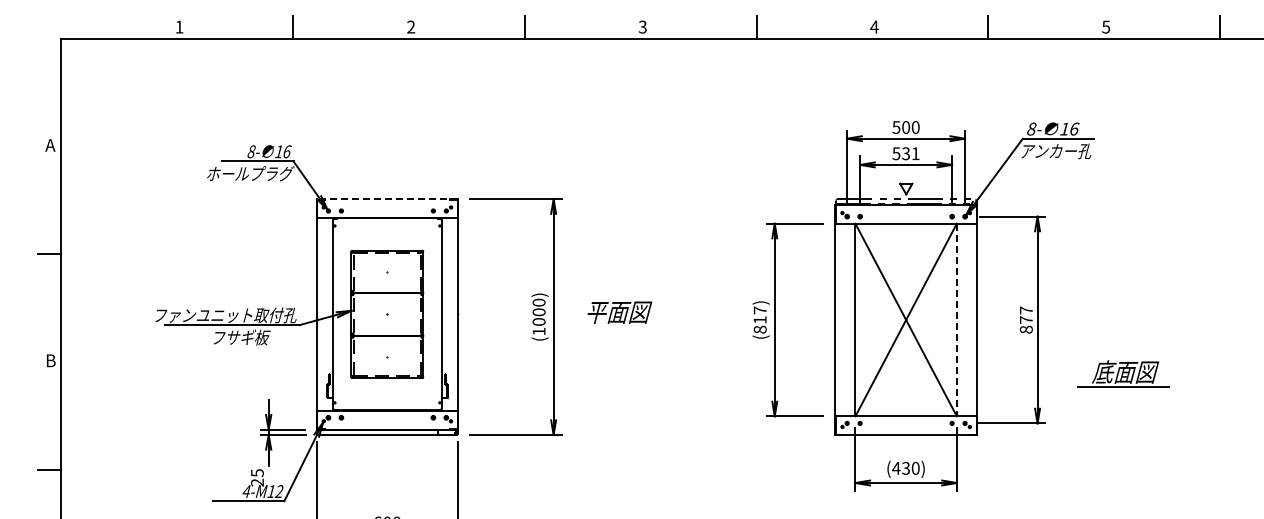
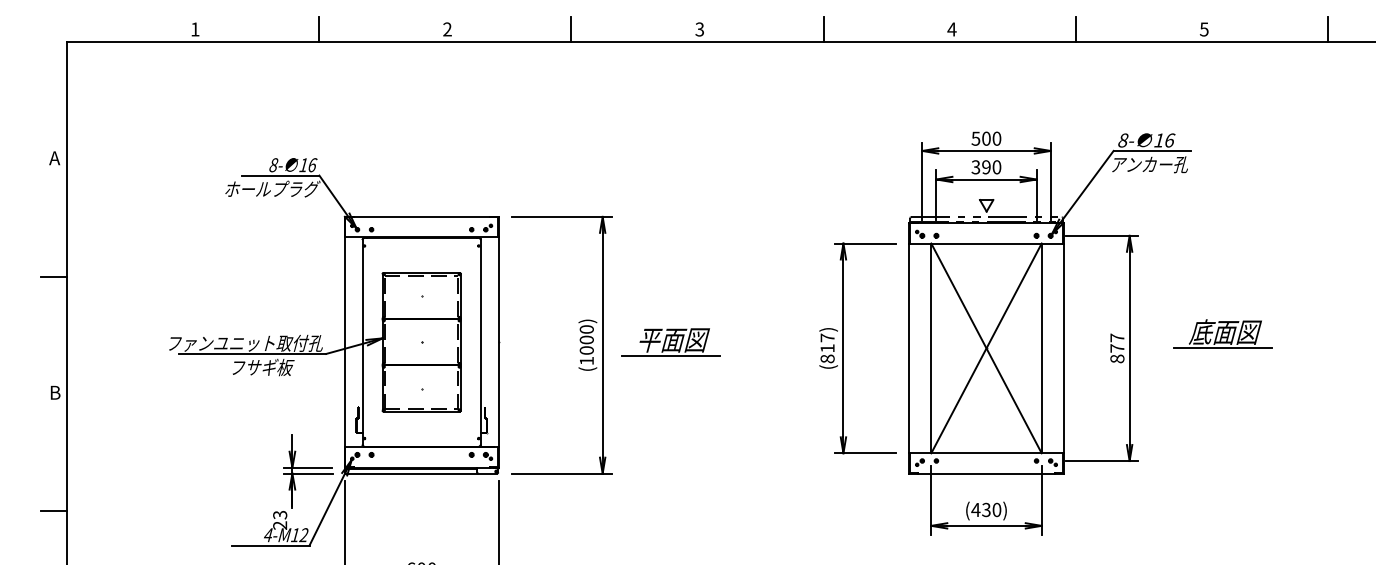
text: (905, 153) -> (985, 167), 531 -> 390
line: (387, 199) -> (421, 217), dashed -> solid
line: (956, 320) -> (1041, 348), dashed -> solid
line: (616, 326) -> (671, 355), added
part: (1123, 373) -> (1223, 333), moved
text: (256, 472) -> (279, 514), 25 -> 23

